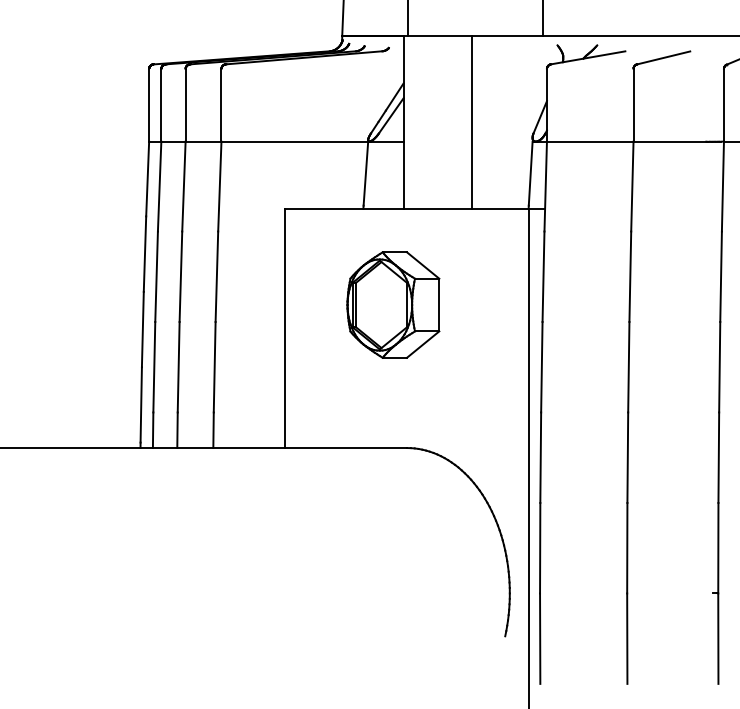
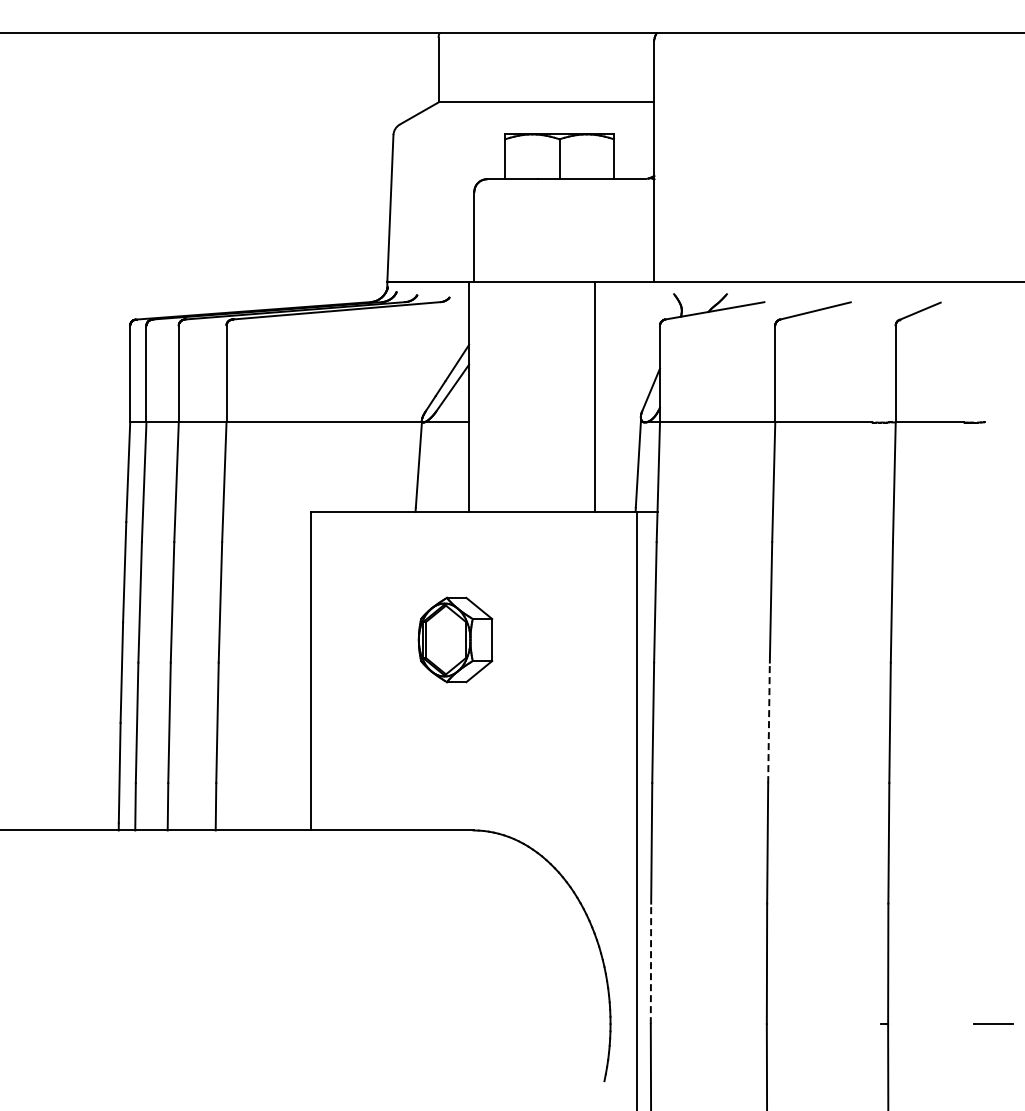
line: (471, 122) -> (594, 396), moved
part: (393, 304) -> (455, 639), size x0.6
line: (629, 366) -> (769, 722), solid -> dashed
line: (539, 547) -> (650, 963), solid -> dashed

